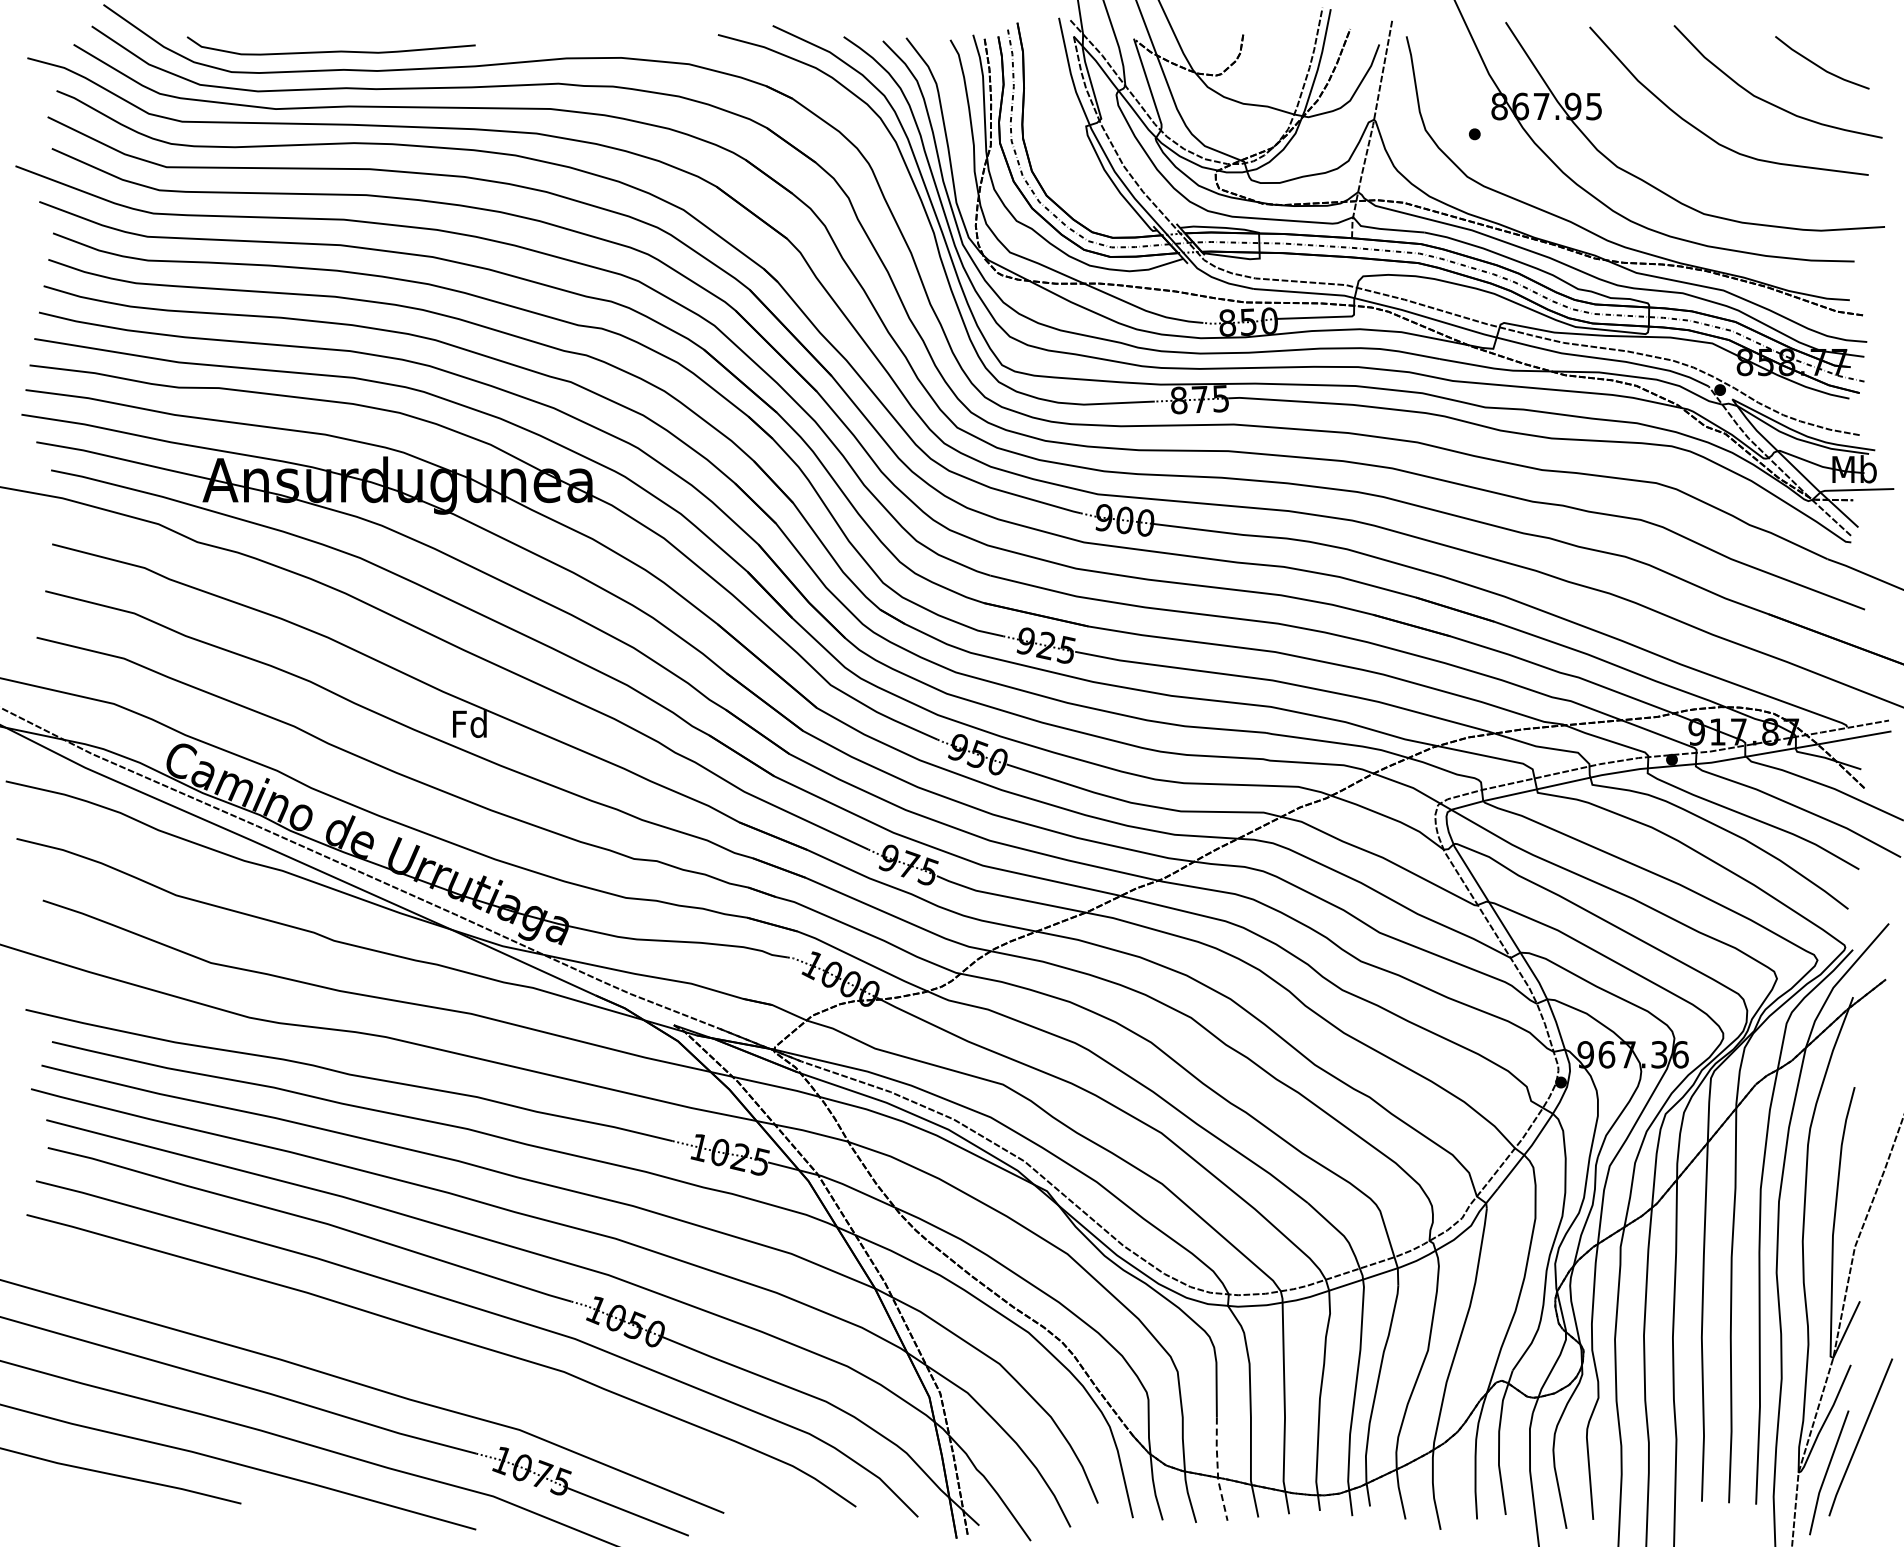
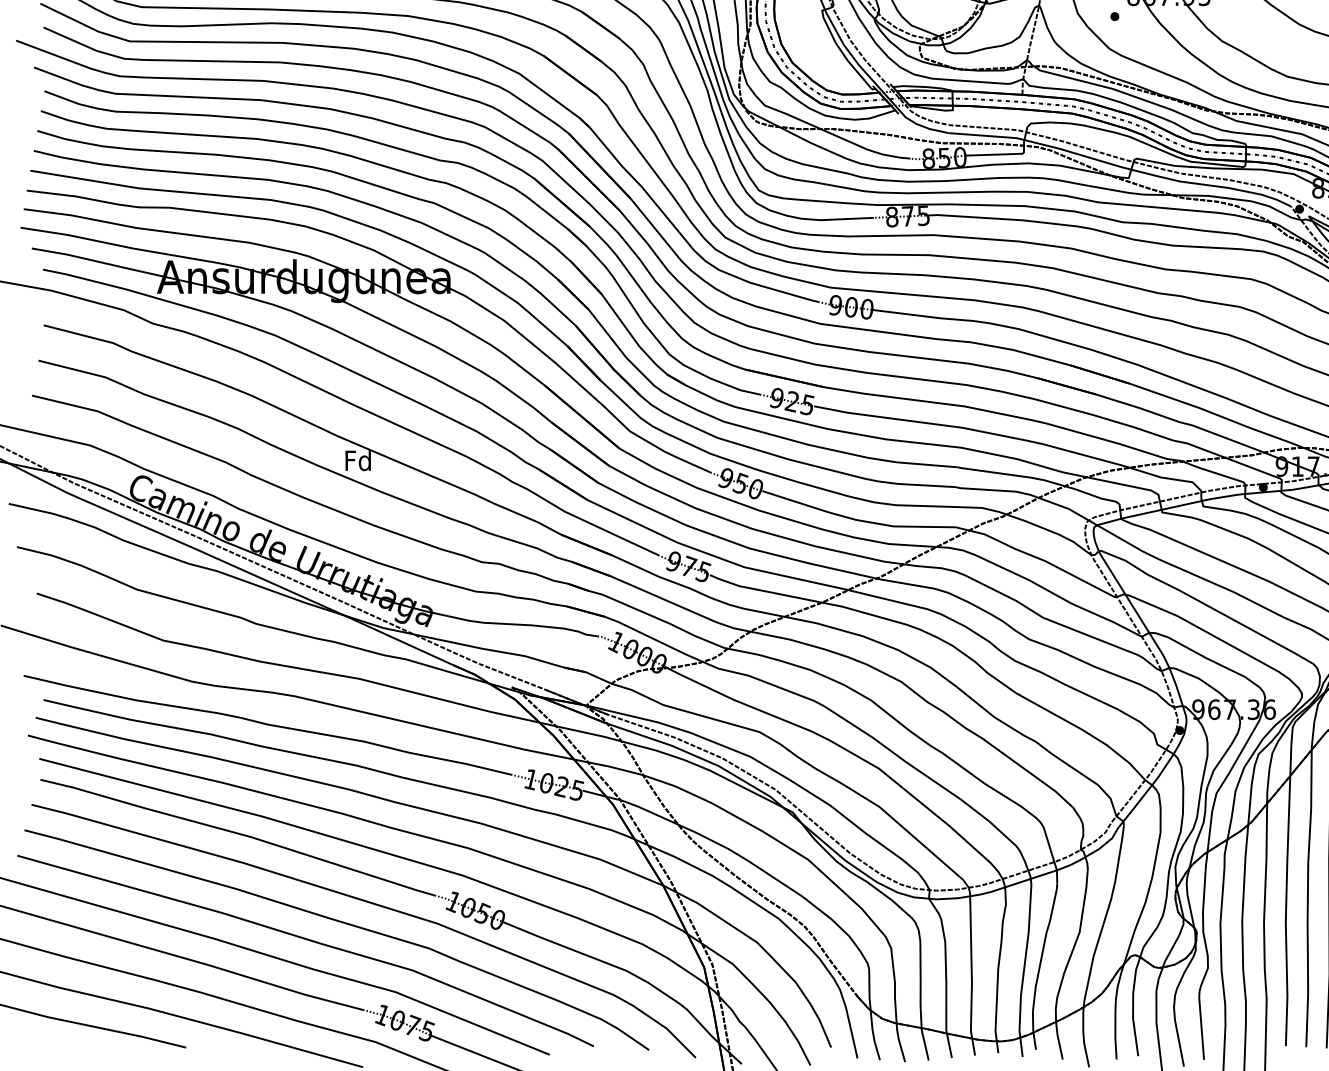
curve: (403, 1361) -> (308, 940), added
line: (1217, 1469) -> (921, 1021), dashed -> solid

